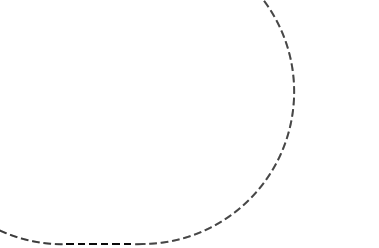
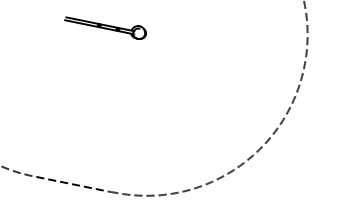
part: (102, 90) -> (106, 25), added

